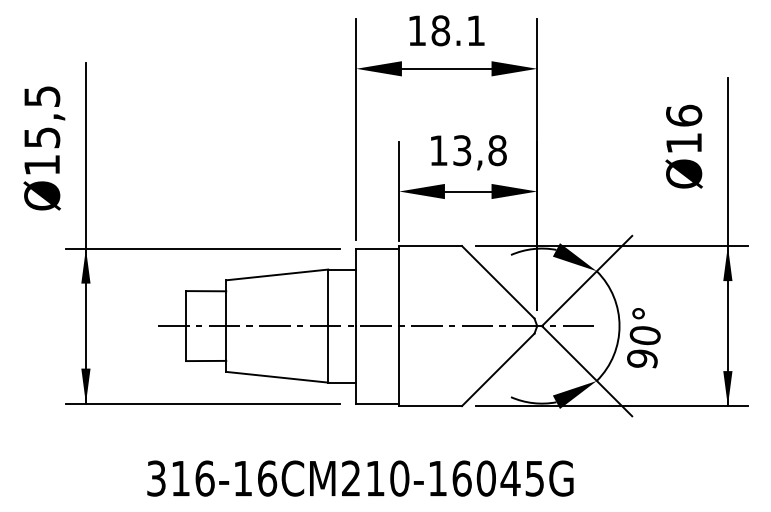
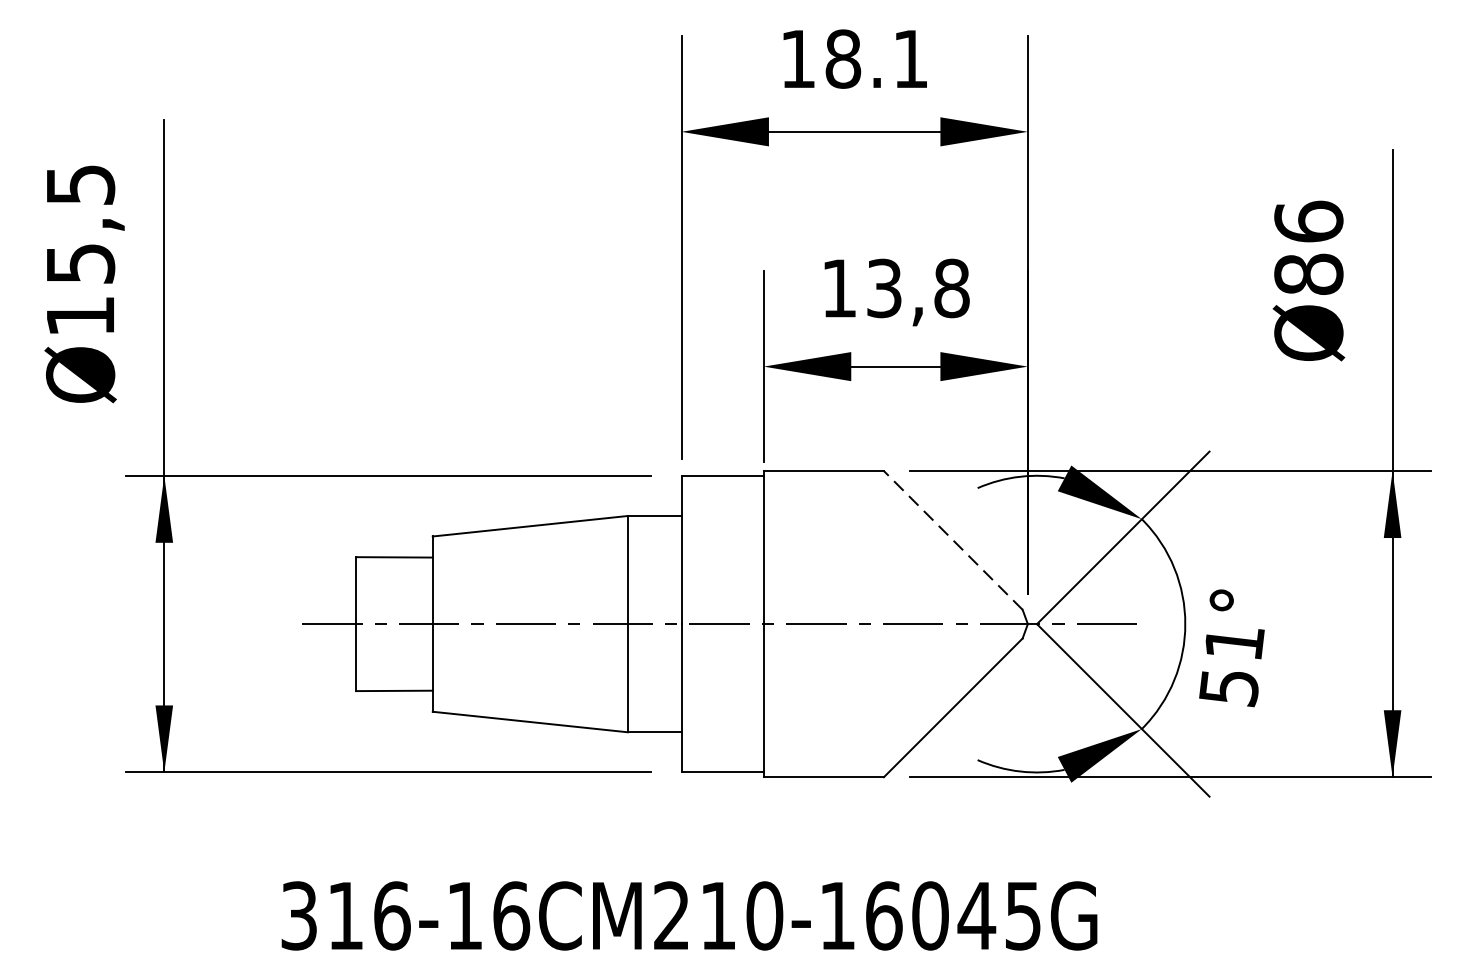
text: (684, 143) -> (1309, 274), Ø16 -> Ø86
line: (497, 282) -> (951, 540), solid -> dashed
text: (643, 347) -> (1231, 665), 90° -> 51°

